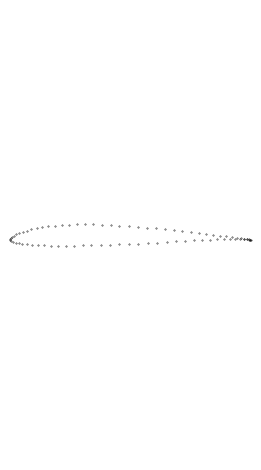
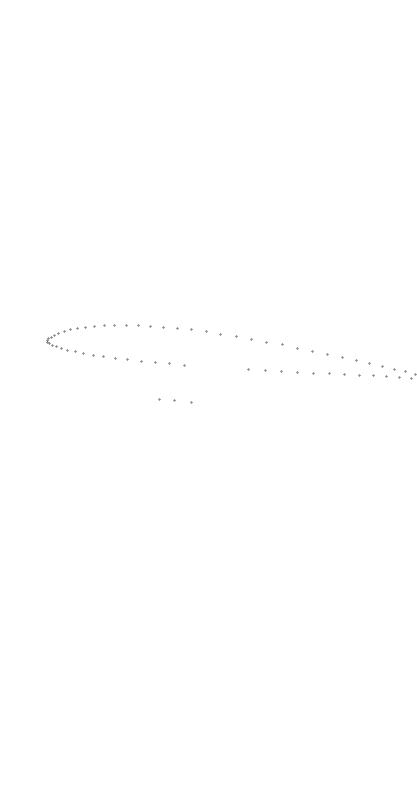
part: (110, 244) -> (175, 400), moved

